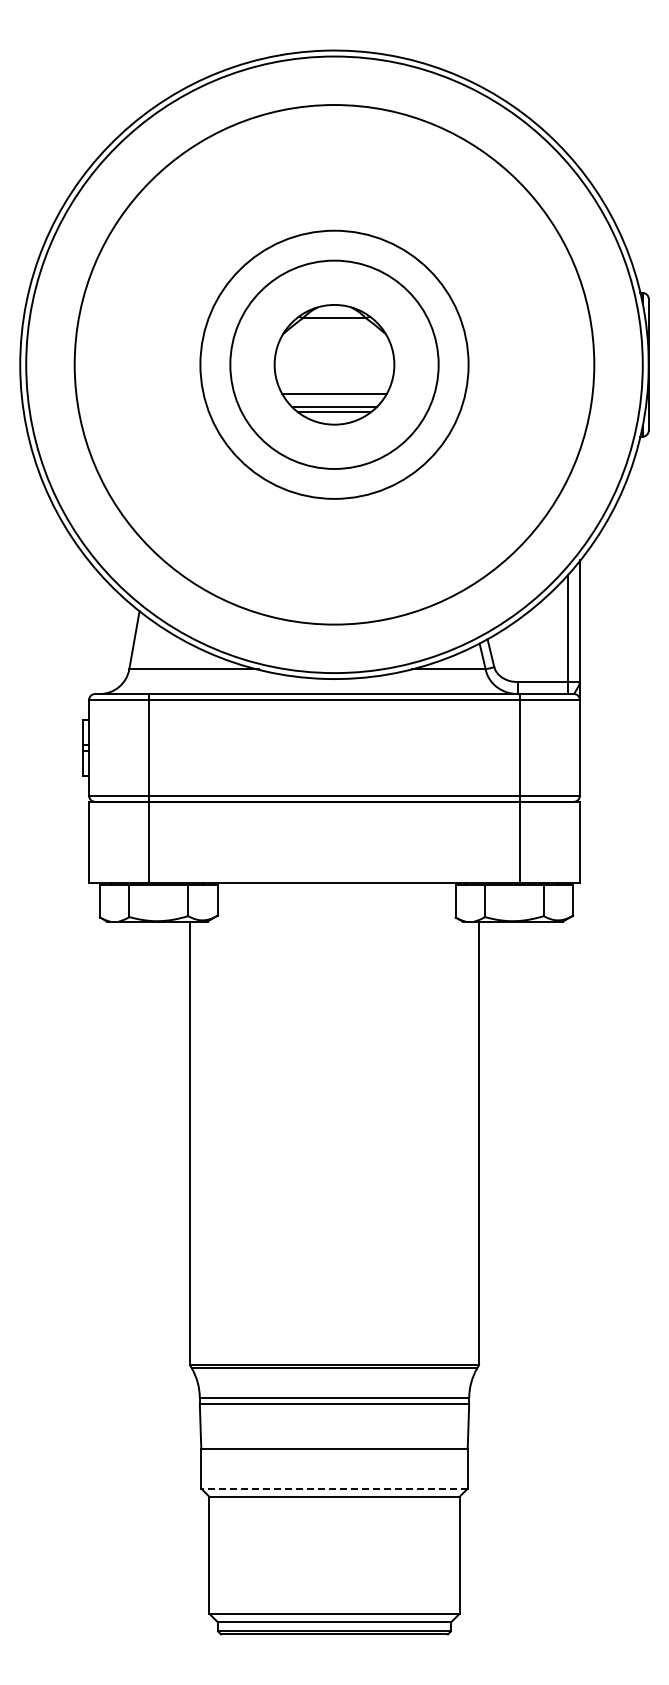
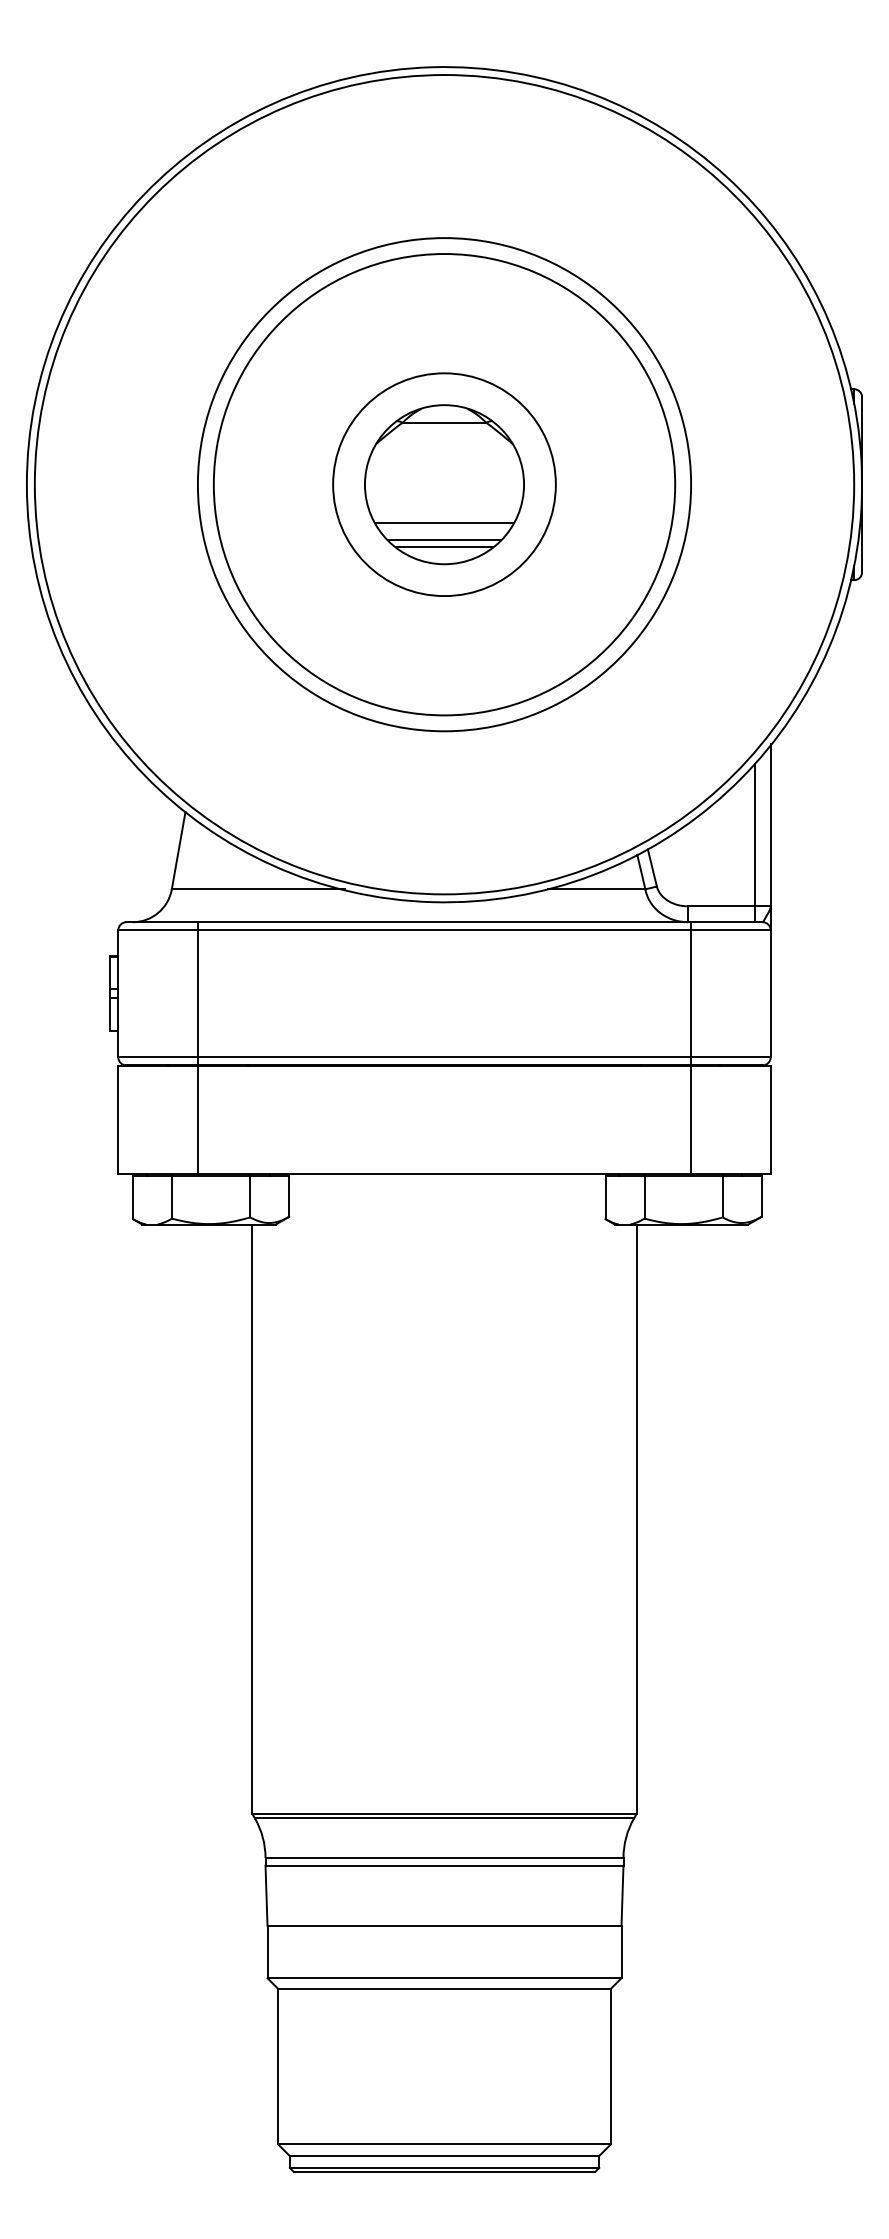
circle: (334, 364) -> (444, 484), size x0.62
circle: (334, 364) -> (444, 484), size x0.71
circle: (334, 364) -> (444, 484), size x1.67
line: (334, 1488) -> (444, 1977), dashed -> solid

